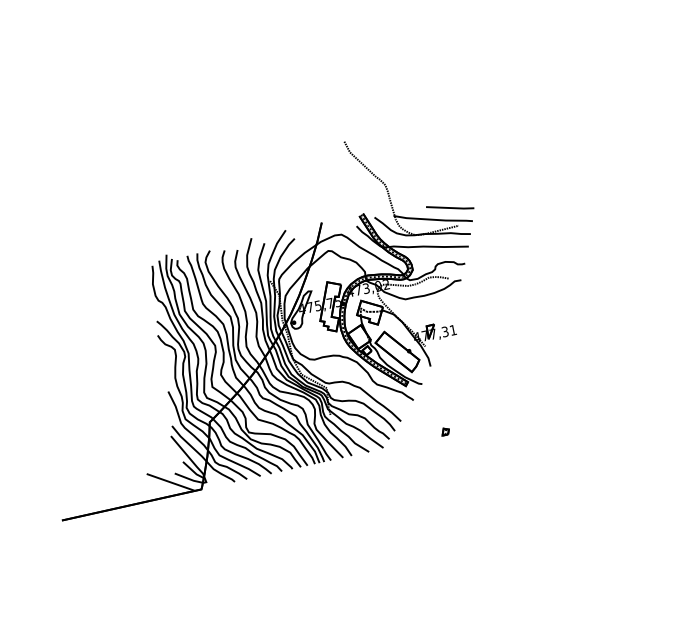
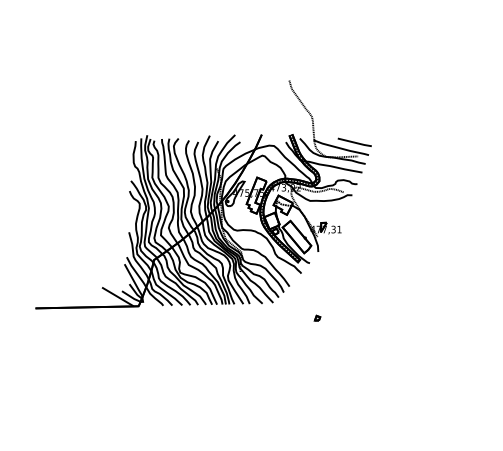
part: (445, 430) -> (317, 317), moved

